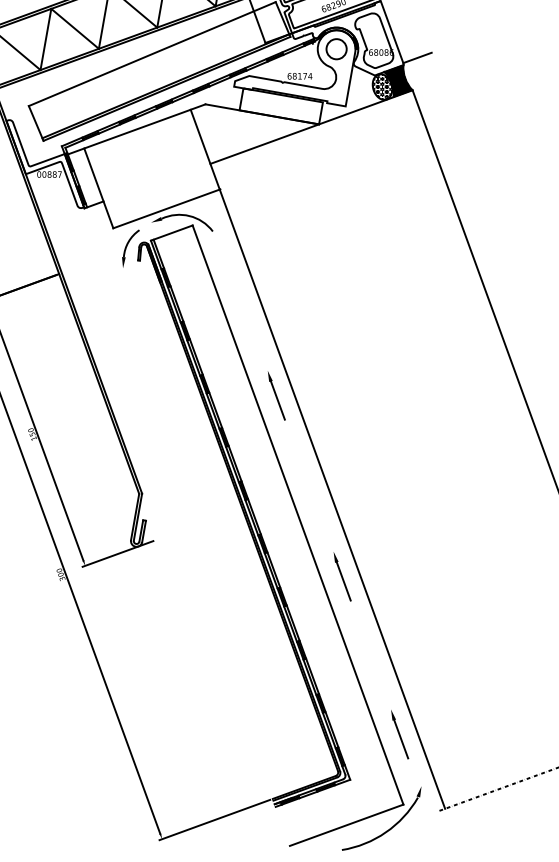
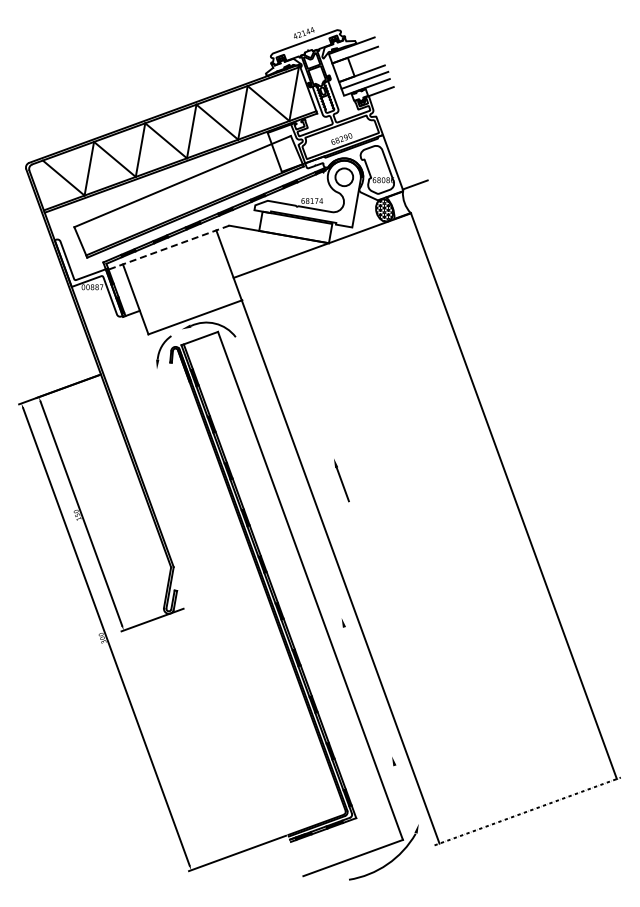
hatch: (398, 80) -> (398, 204), removed
line: (136, 129) -> (168, 247), solid -> dashed
line: (276, 396) -> (341, 480), moved
line: (343, 580) -> (350, 643), removed
line: (400, 739) -> (400, 782), removed

